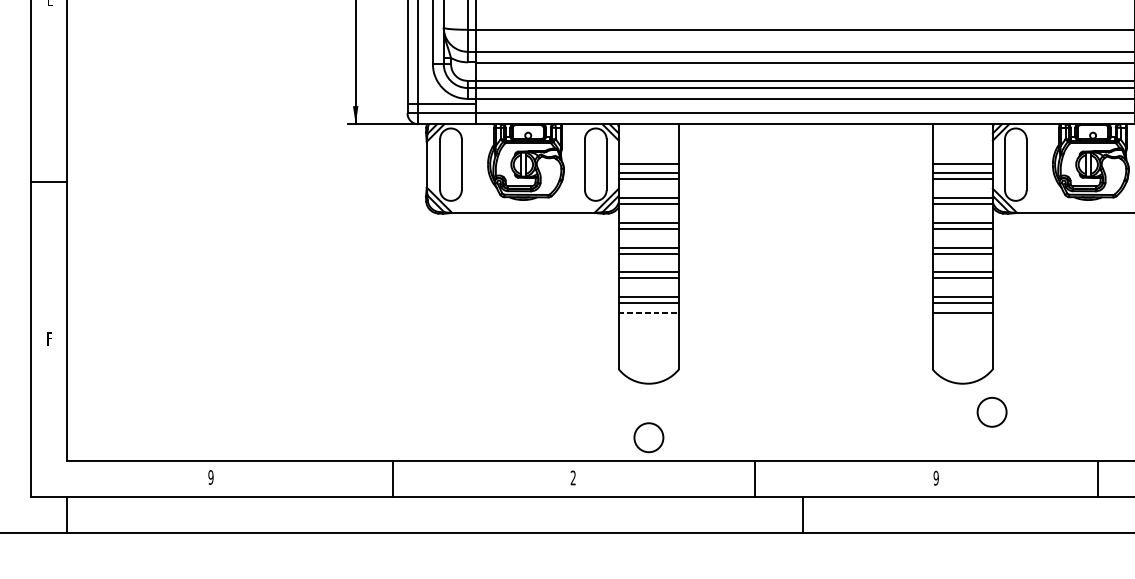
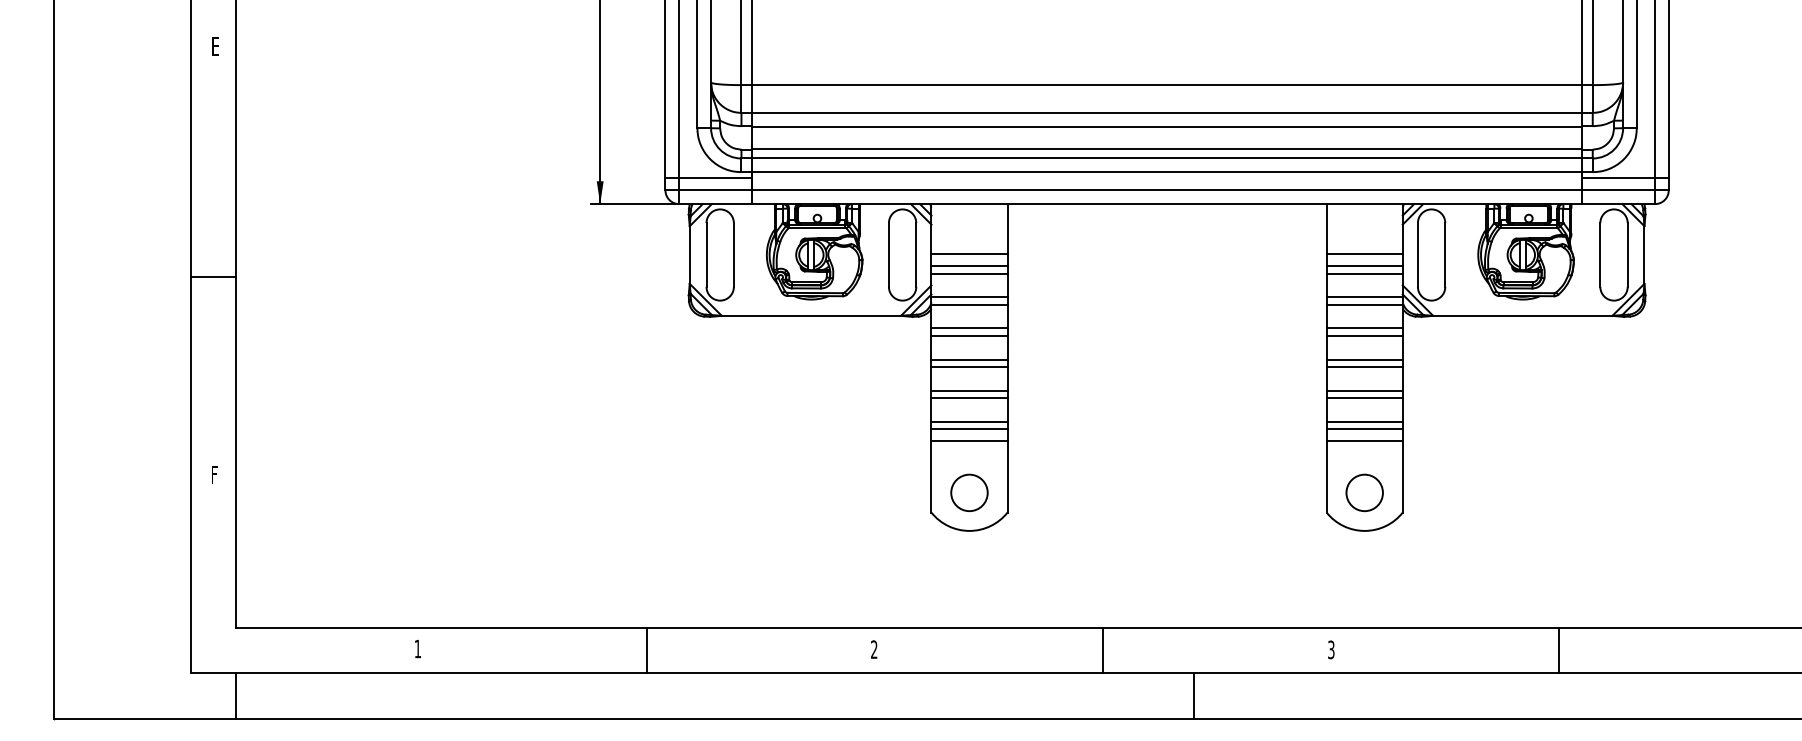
line: (648, 312) -> (969, 441), dashed -> solid
circle: (991, 411) -> (1364, 492), moved
circle: (648, 437) -> (969, 492), moved
text: (210, 477) -> (417, 648), 9 -> 1
text: (936, 477) -> (1331, 649), 9 -> 3
line: (1097, 478) -> (1558, 650), moved
line: (802, 514) -> (1194, 695), moved

